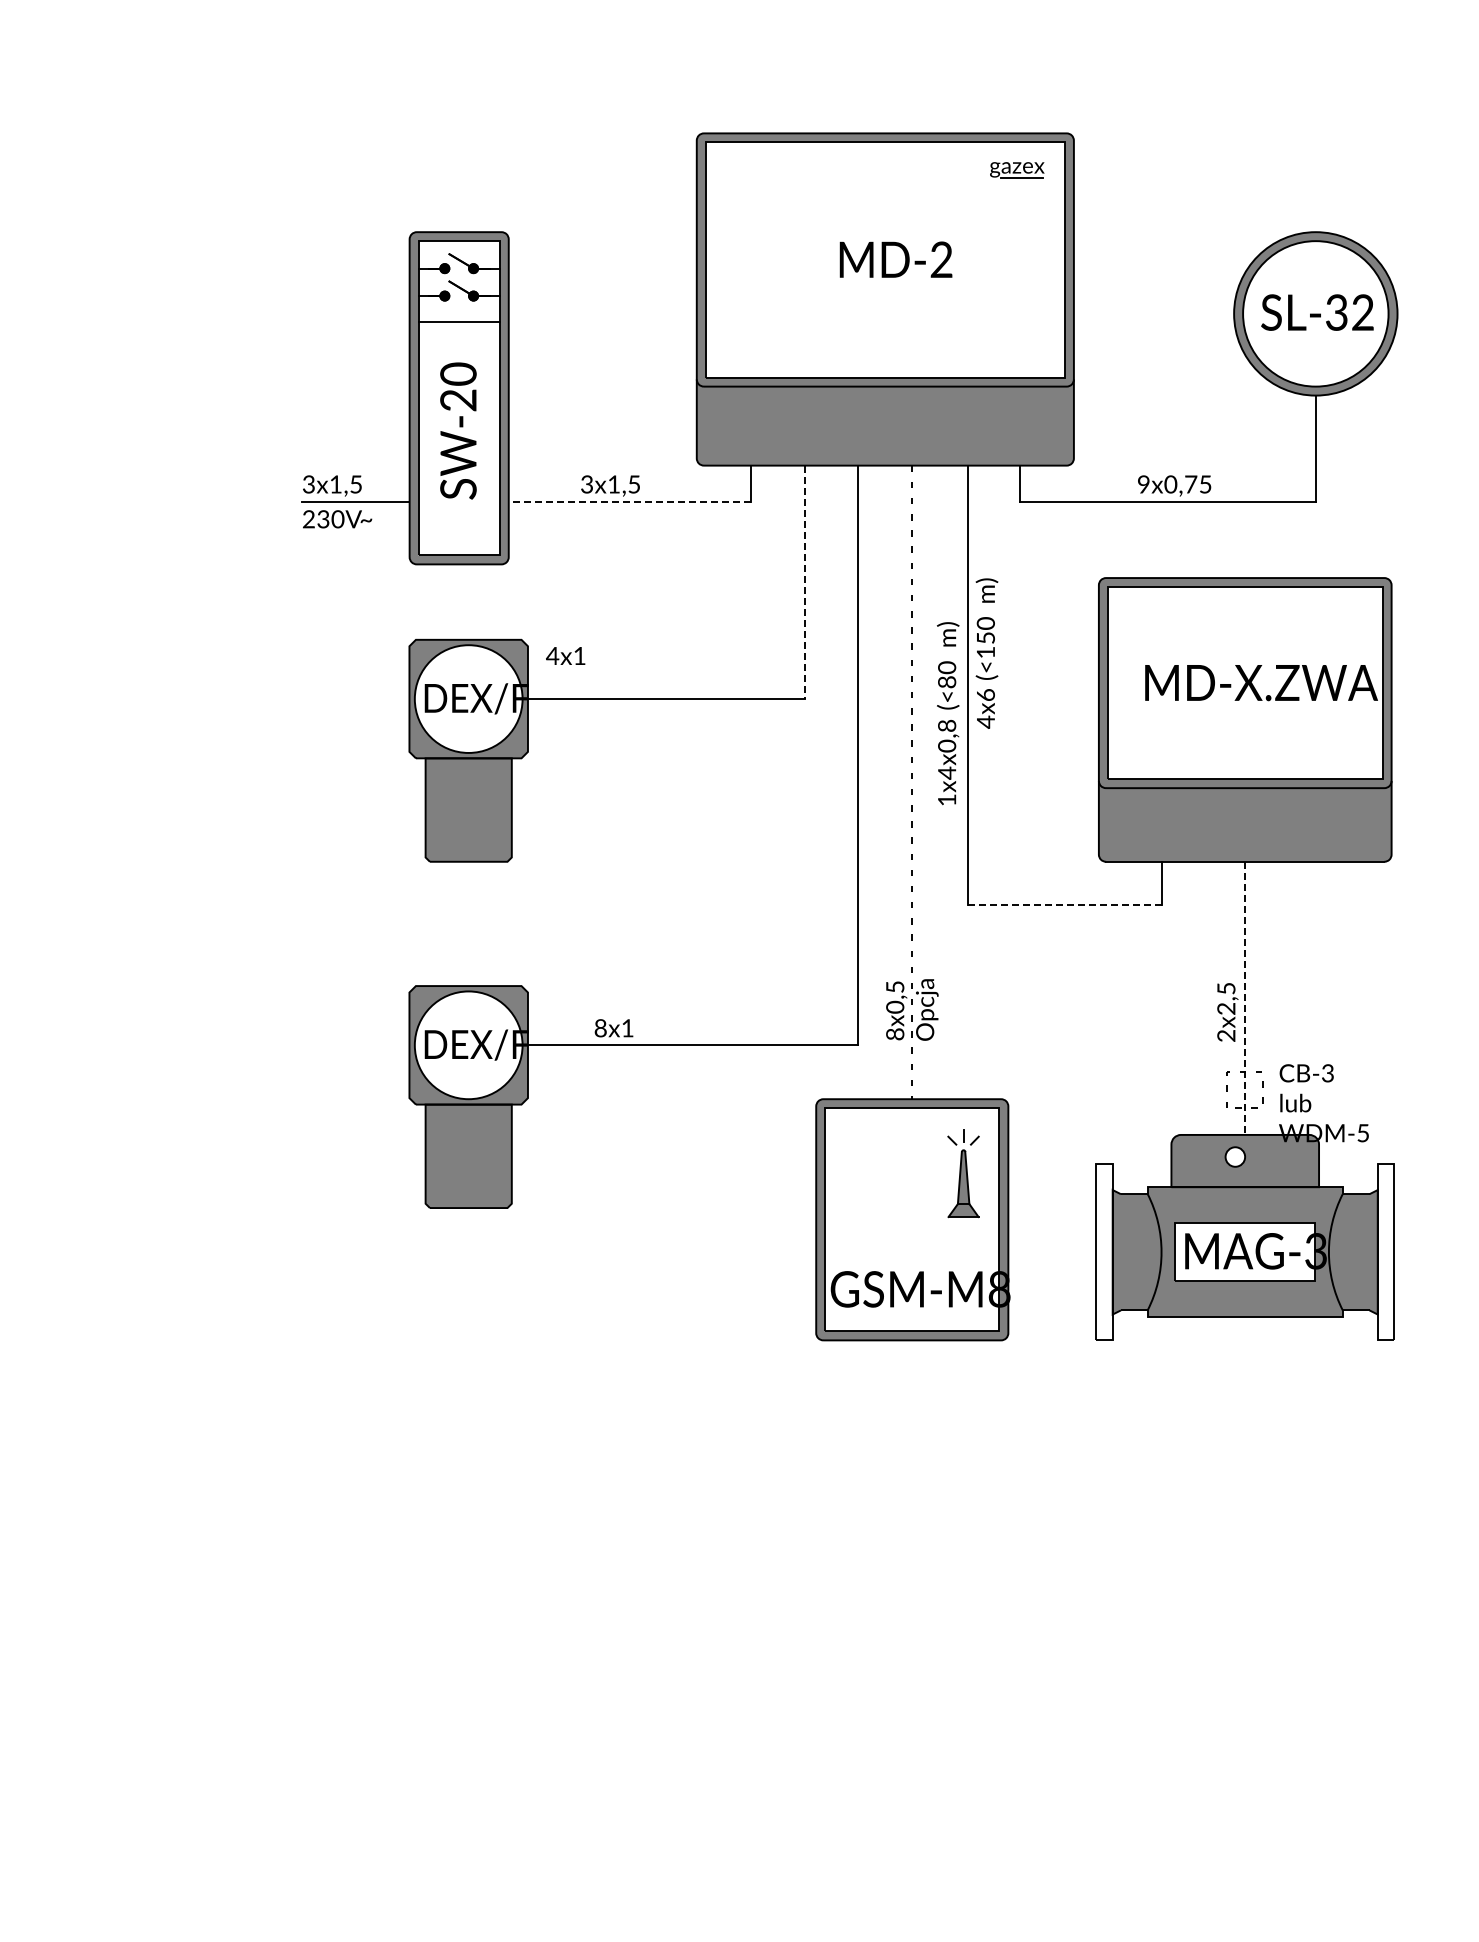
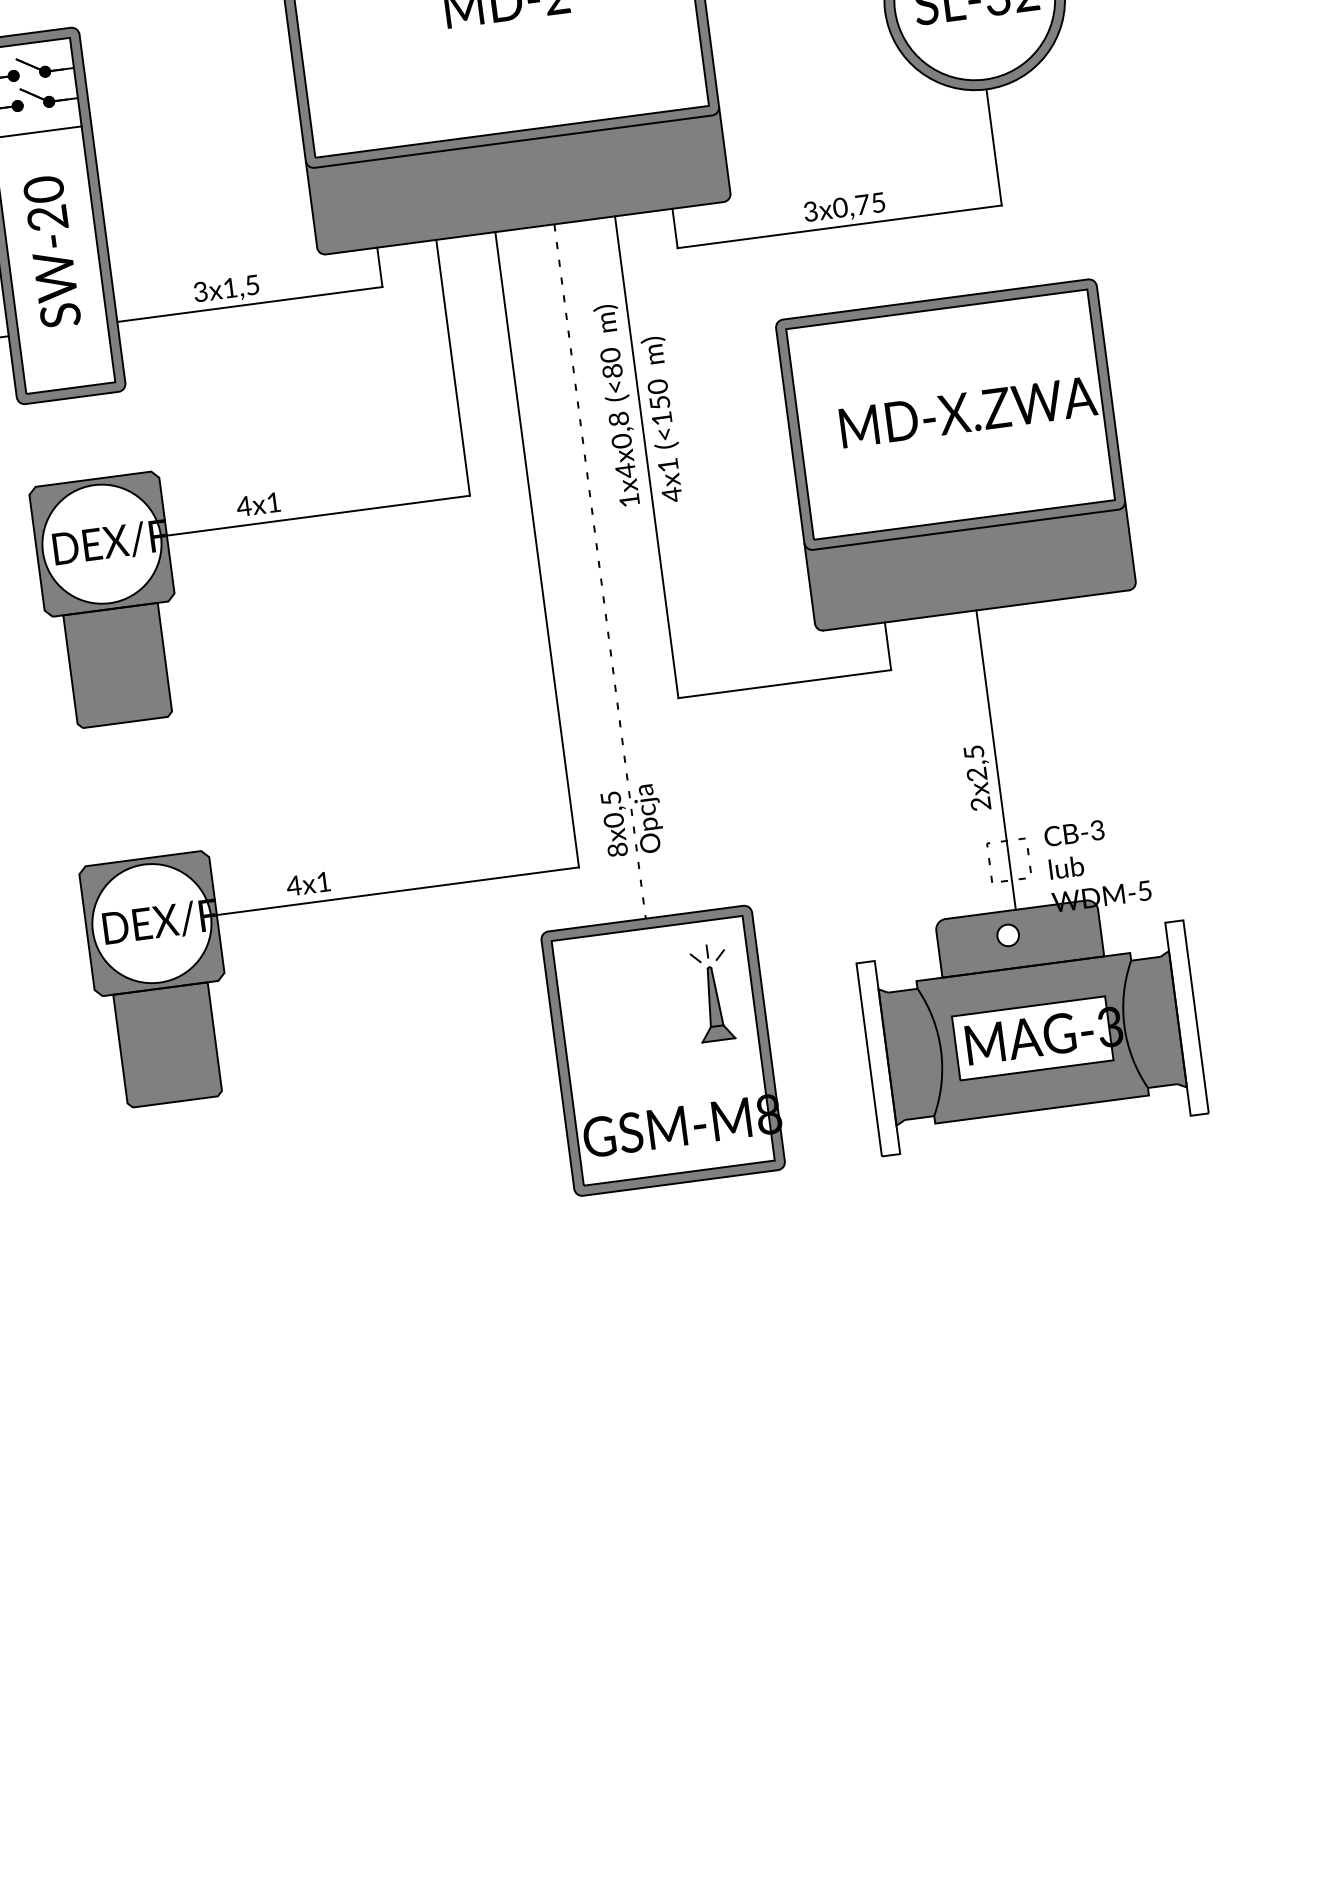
text: (1143, 484) -> (810, 211), 9x0,75 -> 3x0,75
line: (629, 501) -> (249, 304), dashed -> solid
line: (804, 582) -> (453, 367), dashed -> solid
text: (565, 655) -> (258, 504), moved
text: (985, 694) -> (667, 464), 4x6 -> 4x1
text: (948, 713) -> (618, 405), moved
line: (1064, 905) -> (784, 684), dashed -> solid
line: (1245, 998) -> (996, 760), dashed -> solid
text: (600, 1028) -> (293, 886), 8x1 -> 4x1

